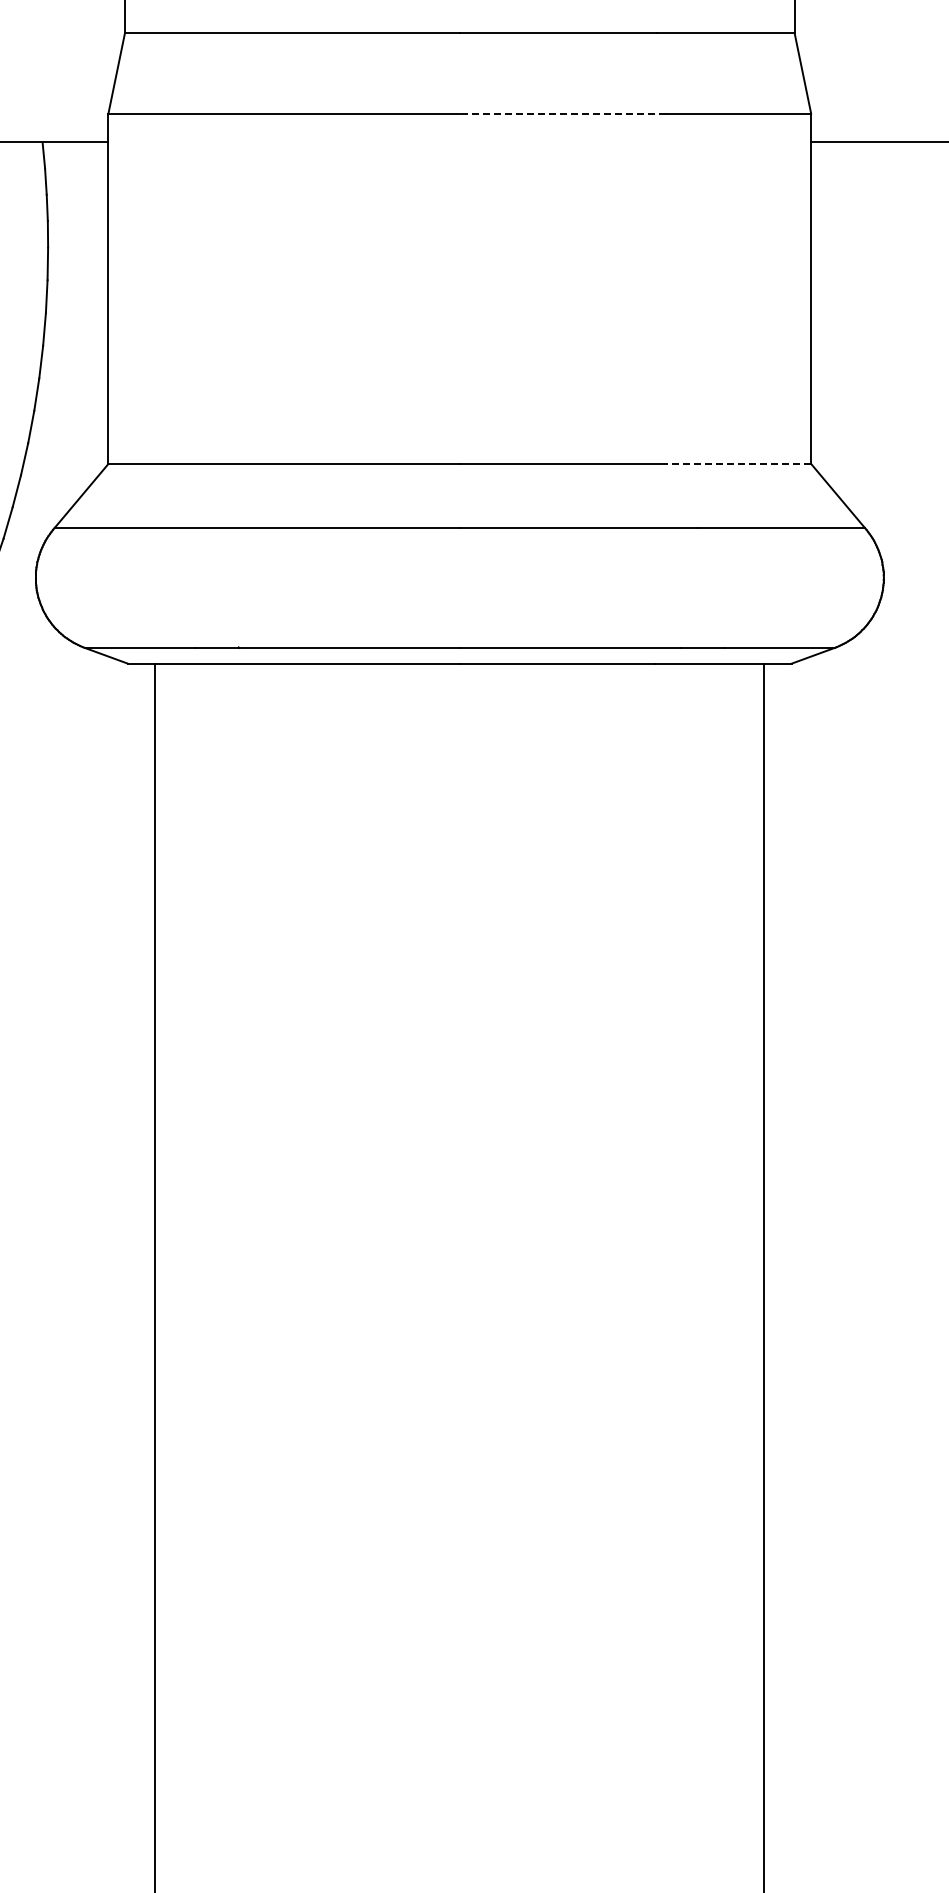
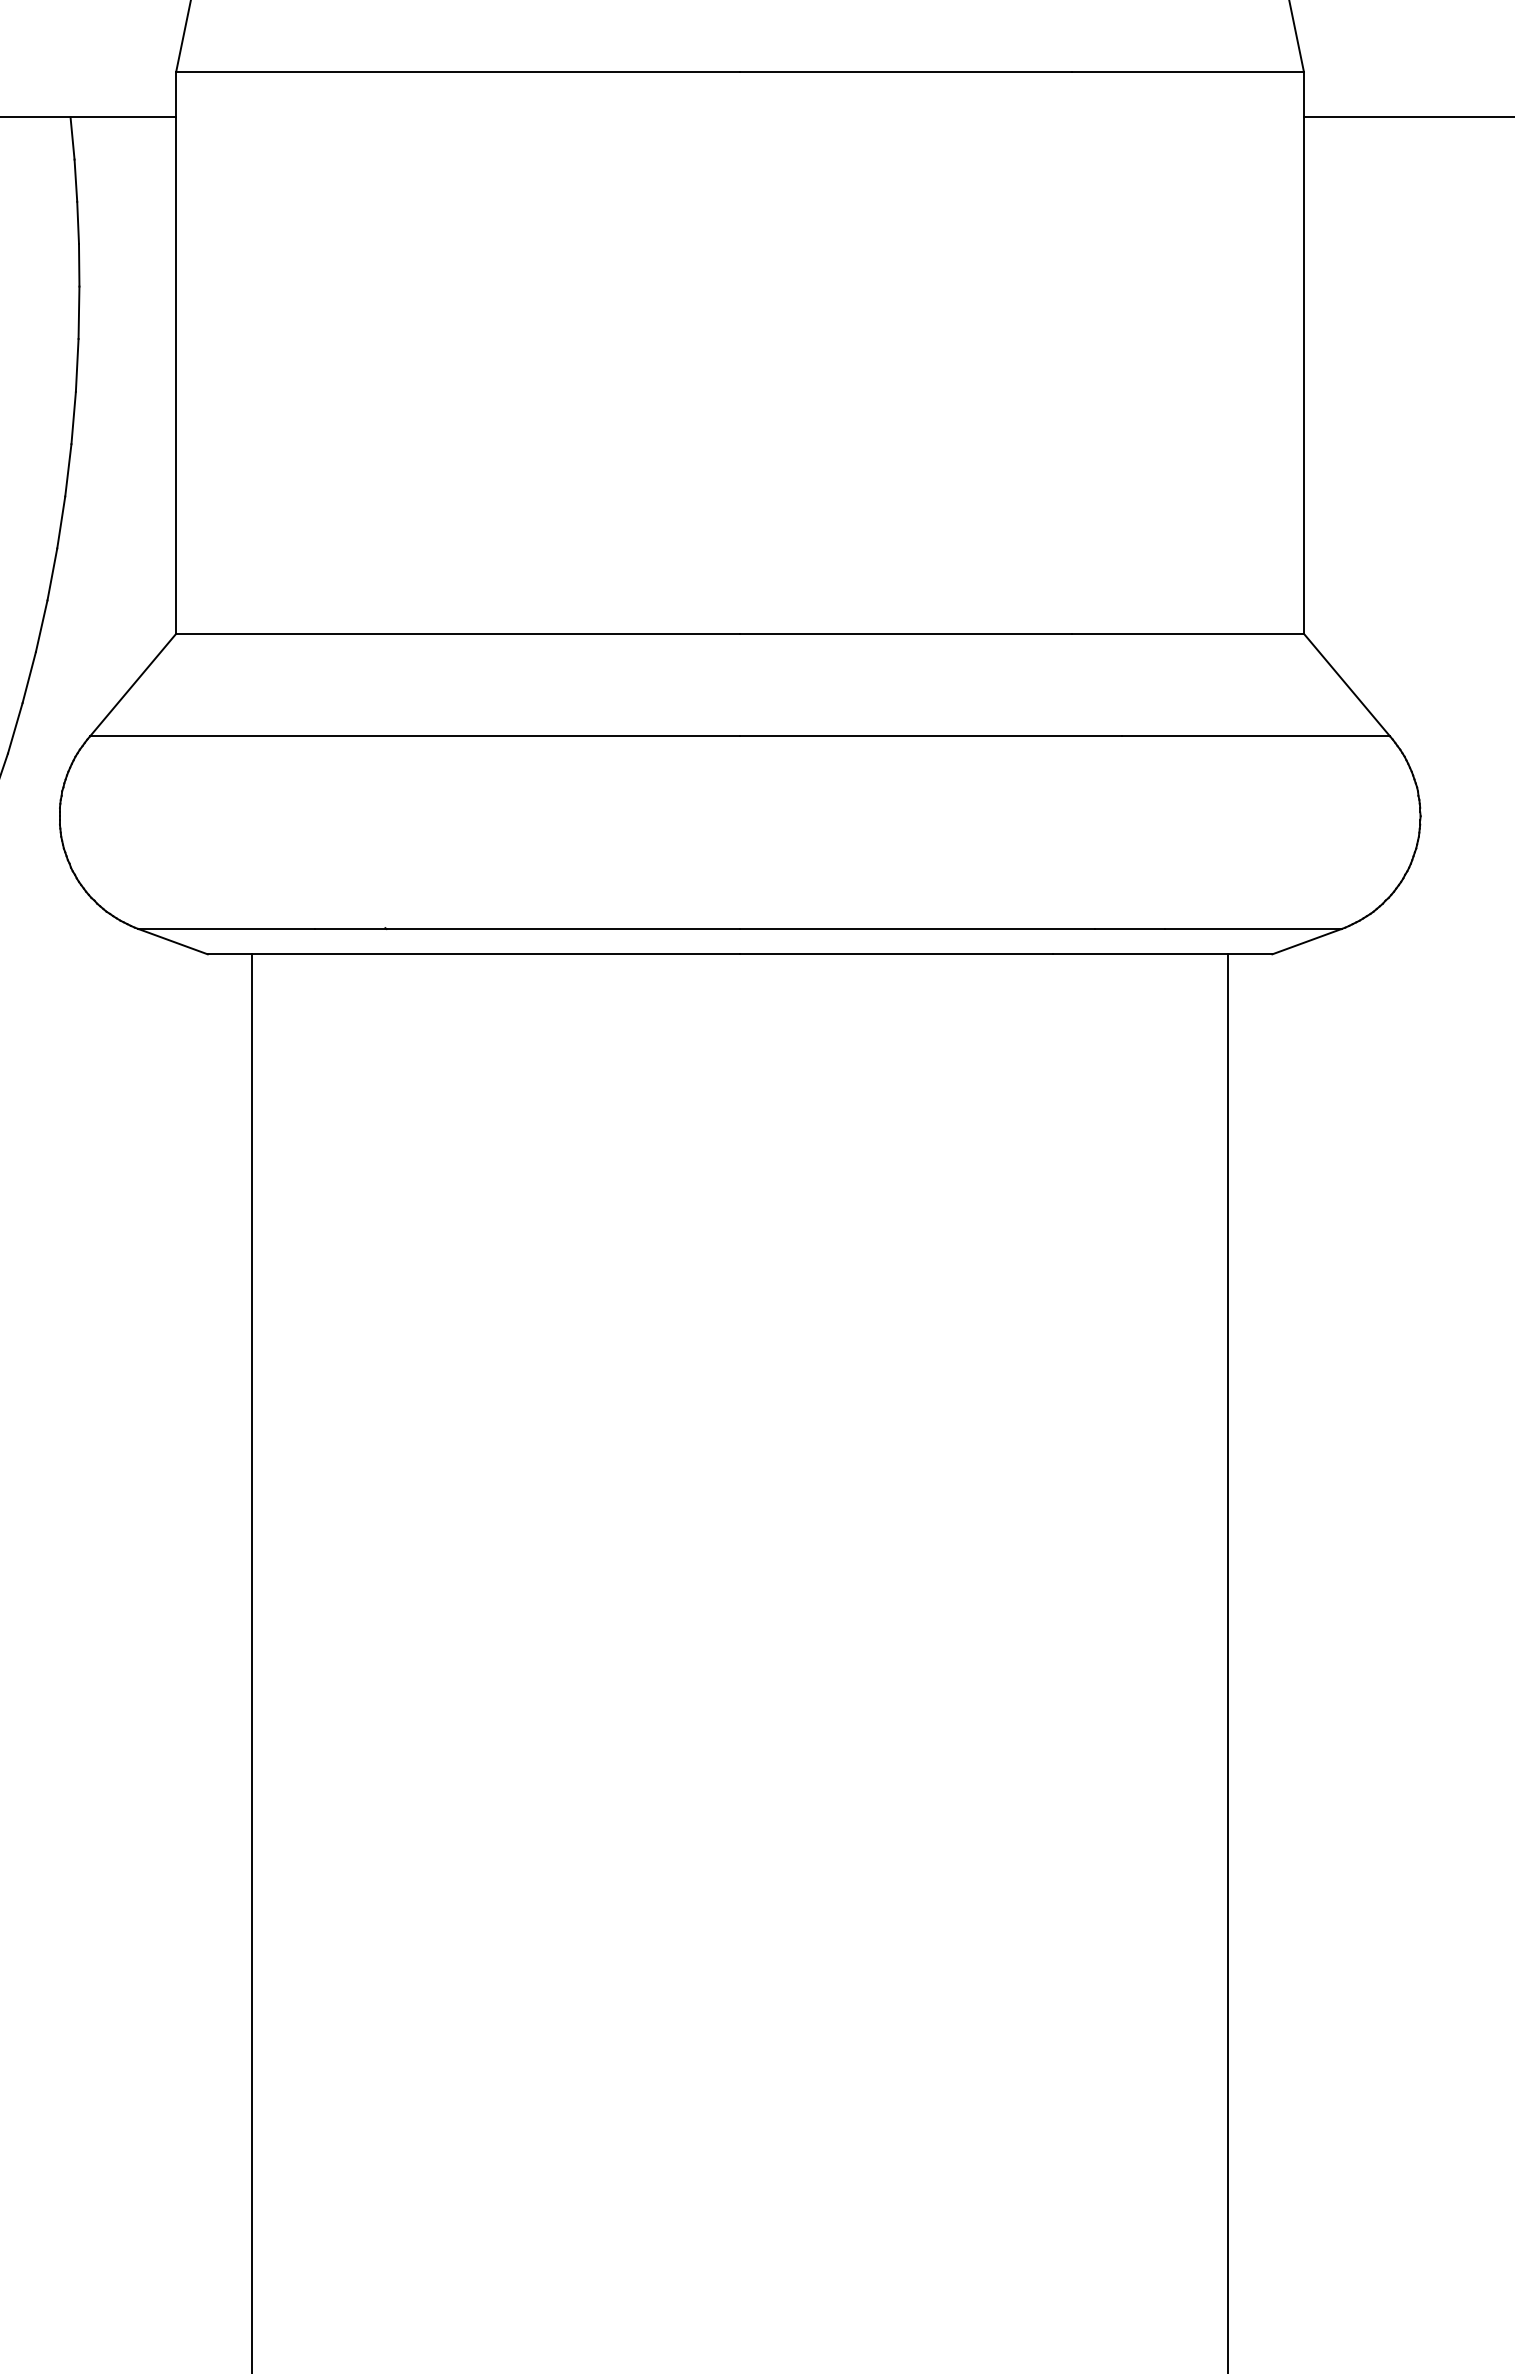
line: (562, 113) -> (904, 71), dashed -> solid
line: (738, 463) -> (1187, 633), dashed -> solid

